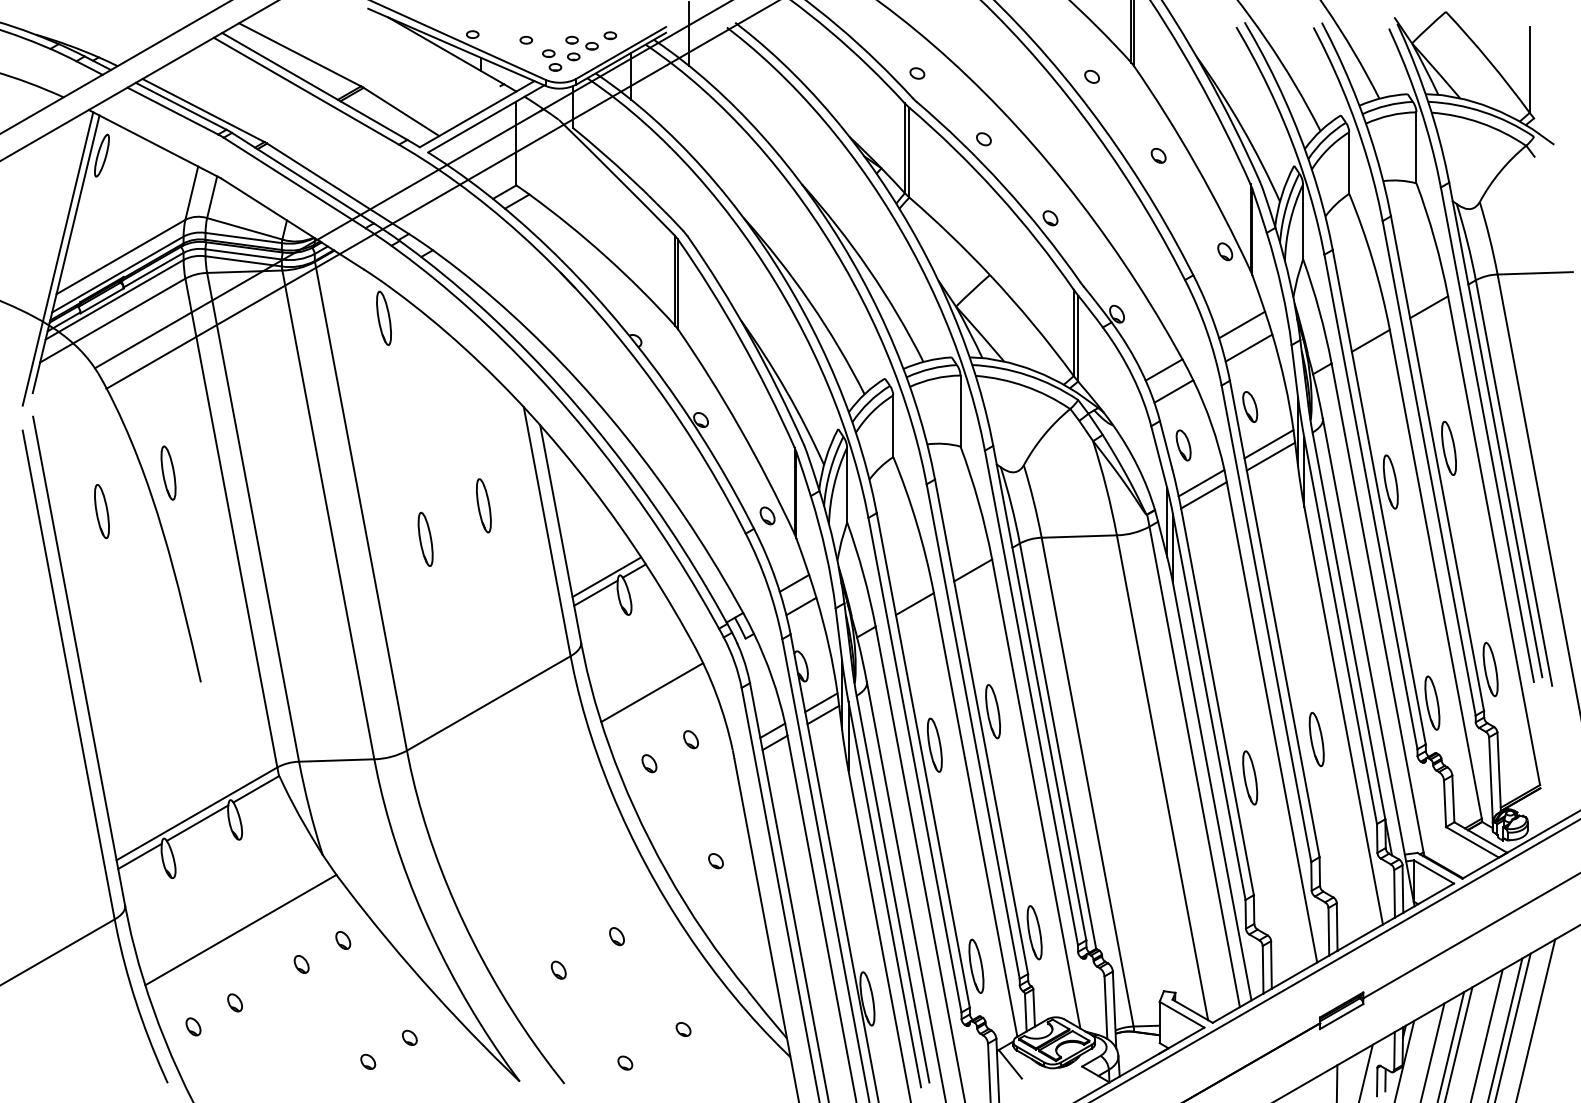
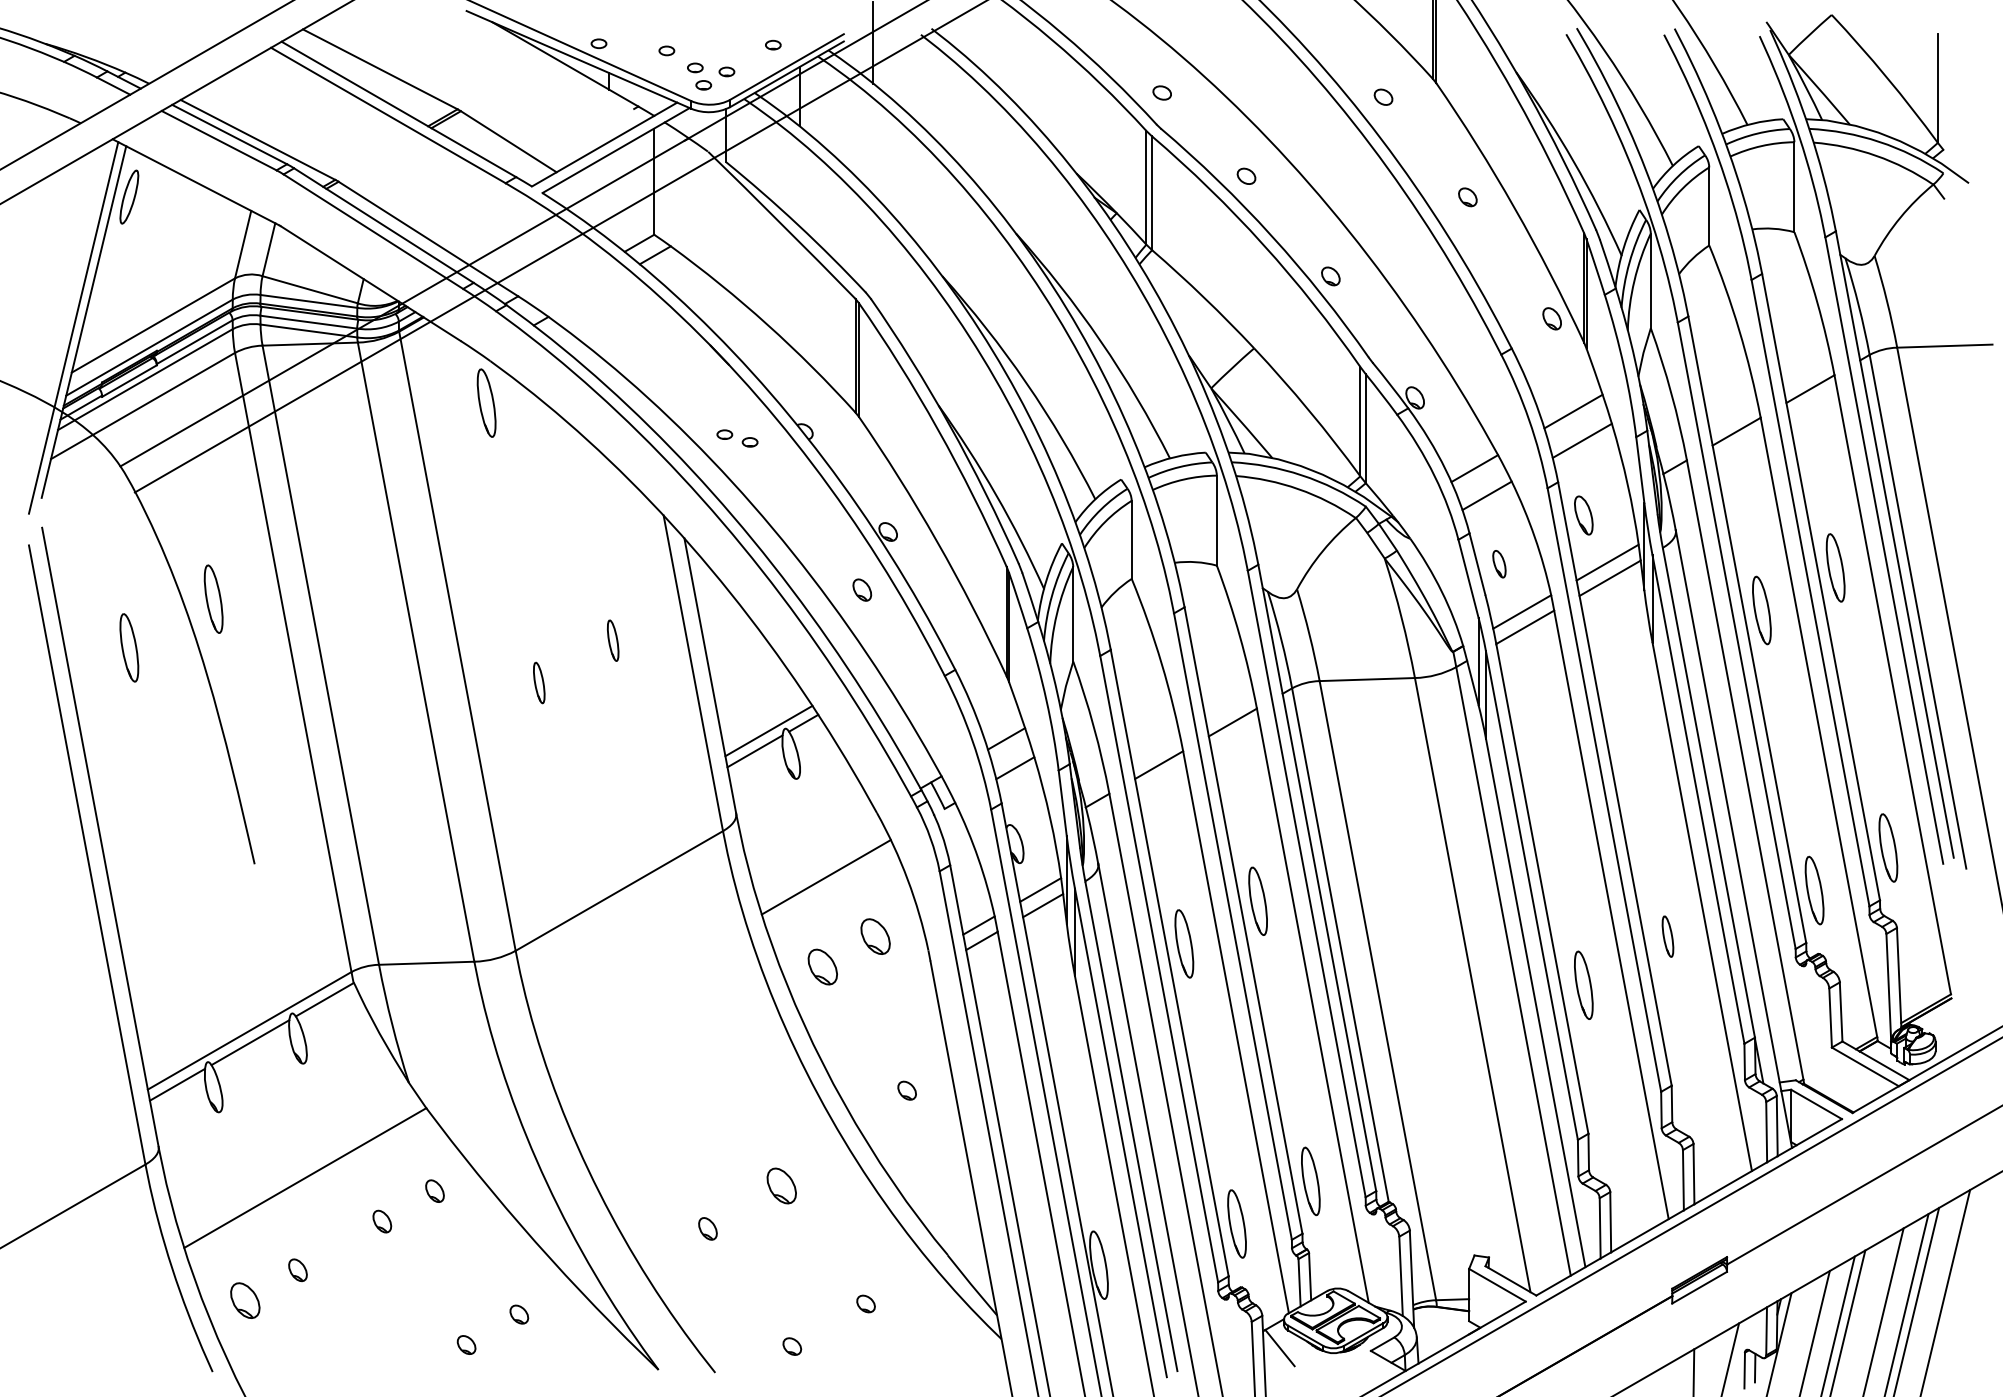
part: (581, 42) -> (736, 437), moved
part: (1183, 445) -> (1499, 564), size x0.7
part: (483, 505) -> (612, 640), size x0.6
part: (767, 515) -> (862, 589), moved
part: (425, 538) -> (539, 682), size x0.6
part: (690, 739) -> (874, 936), size x1.6
part: (1316, 739) -> (1667, 936), size x0.6
part: (649, 763) -> (822, 967), size x1.6
part: (616, 936) -> (781, 1186), size x1.6
part: (193, 1026) -> (245, 1300), size x1.6

